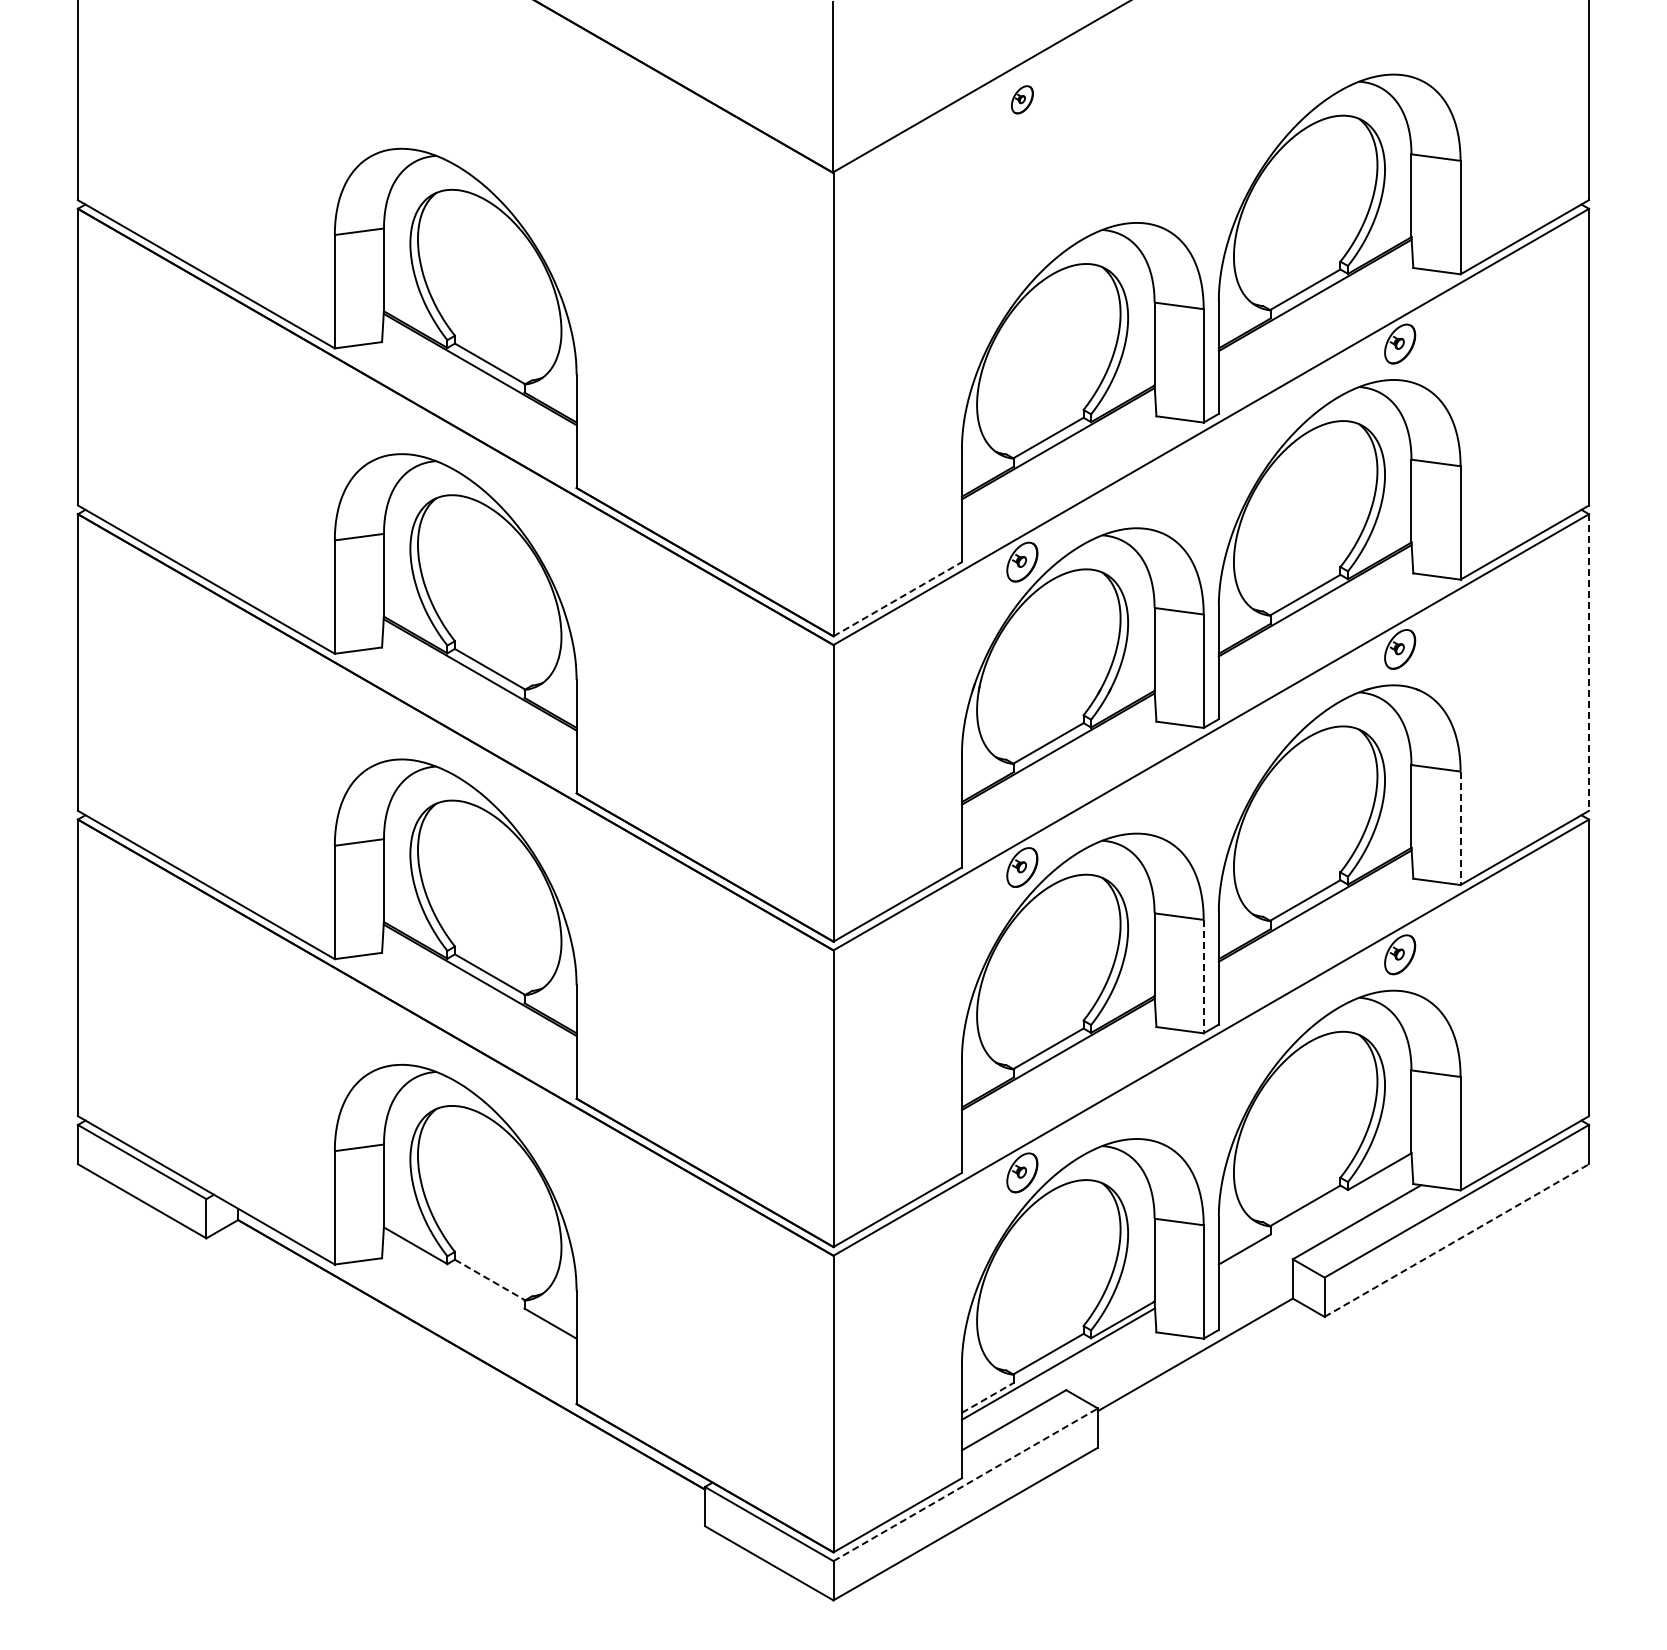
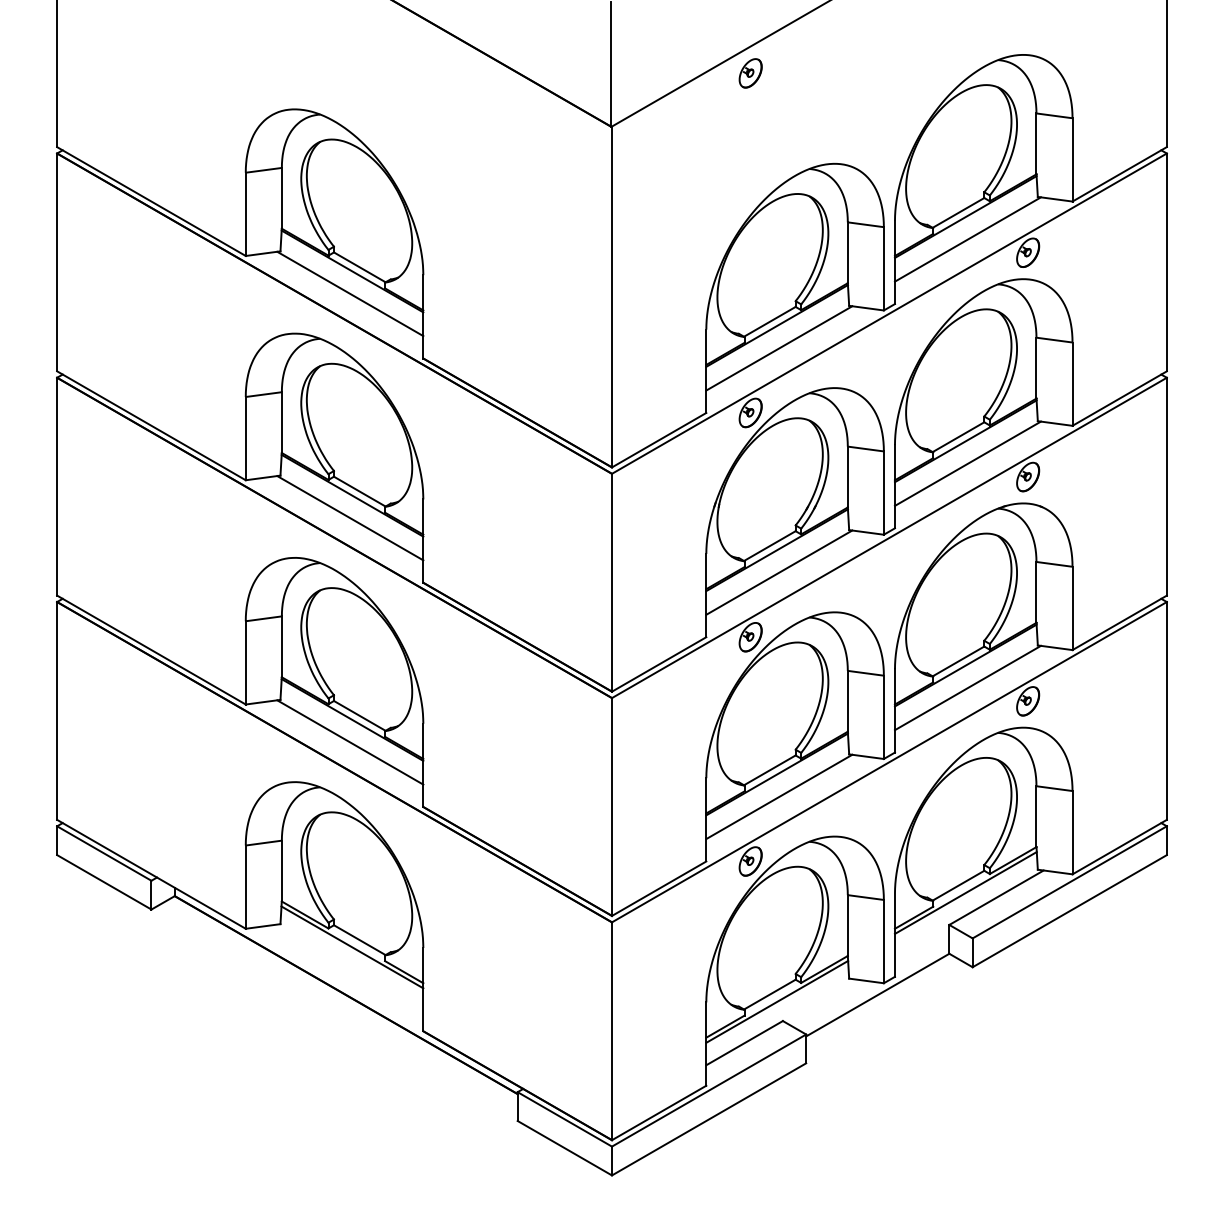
part: (1022, 99) -> (750, 73), size x1.43
line: (1317, 325) -> (967, 239), added
line: (476, 399) -> (349, 293), added
line: (1060, 473) -> (778, 347), added
line: (898, 598) -> (659, 439), dashed -> solid
line: (1317, 630) -> (967, 463), added
line: (1589, 663) -> (1167, 487), dashed -> solid
line: (476, 705) -> (349, 518), added
line: (1060, 779) -> (778, 572), added
line: (1460, 828) -> (1072, 608), dashed -> solid
line: (1317, 936) -> (967, 687), added
line: (1203, 976) -> (883, 717), dashed -> solid
line: (476, 1010) -> (349, 742), added
line: (1060, 1084) -> (778, 796), added
line: (1314, 1215) -> (965, 892), added
line: (1456, 1240) -> (1069, 911), dashed -> solid
line: (490, 1280) -> (360, 940), dashed -> solid
line: (479, 1289) -> (352, 947), added
line: (988, 1397) -> (725, 1026), dashed -> solid
line: (965, 1484) -> (708, 1090), dashed -> solid

